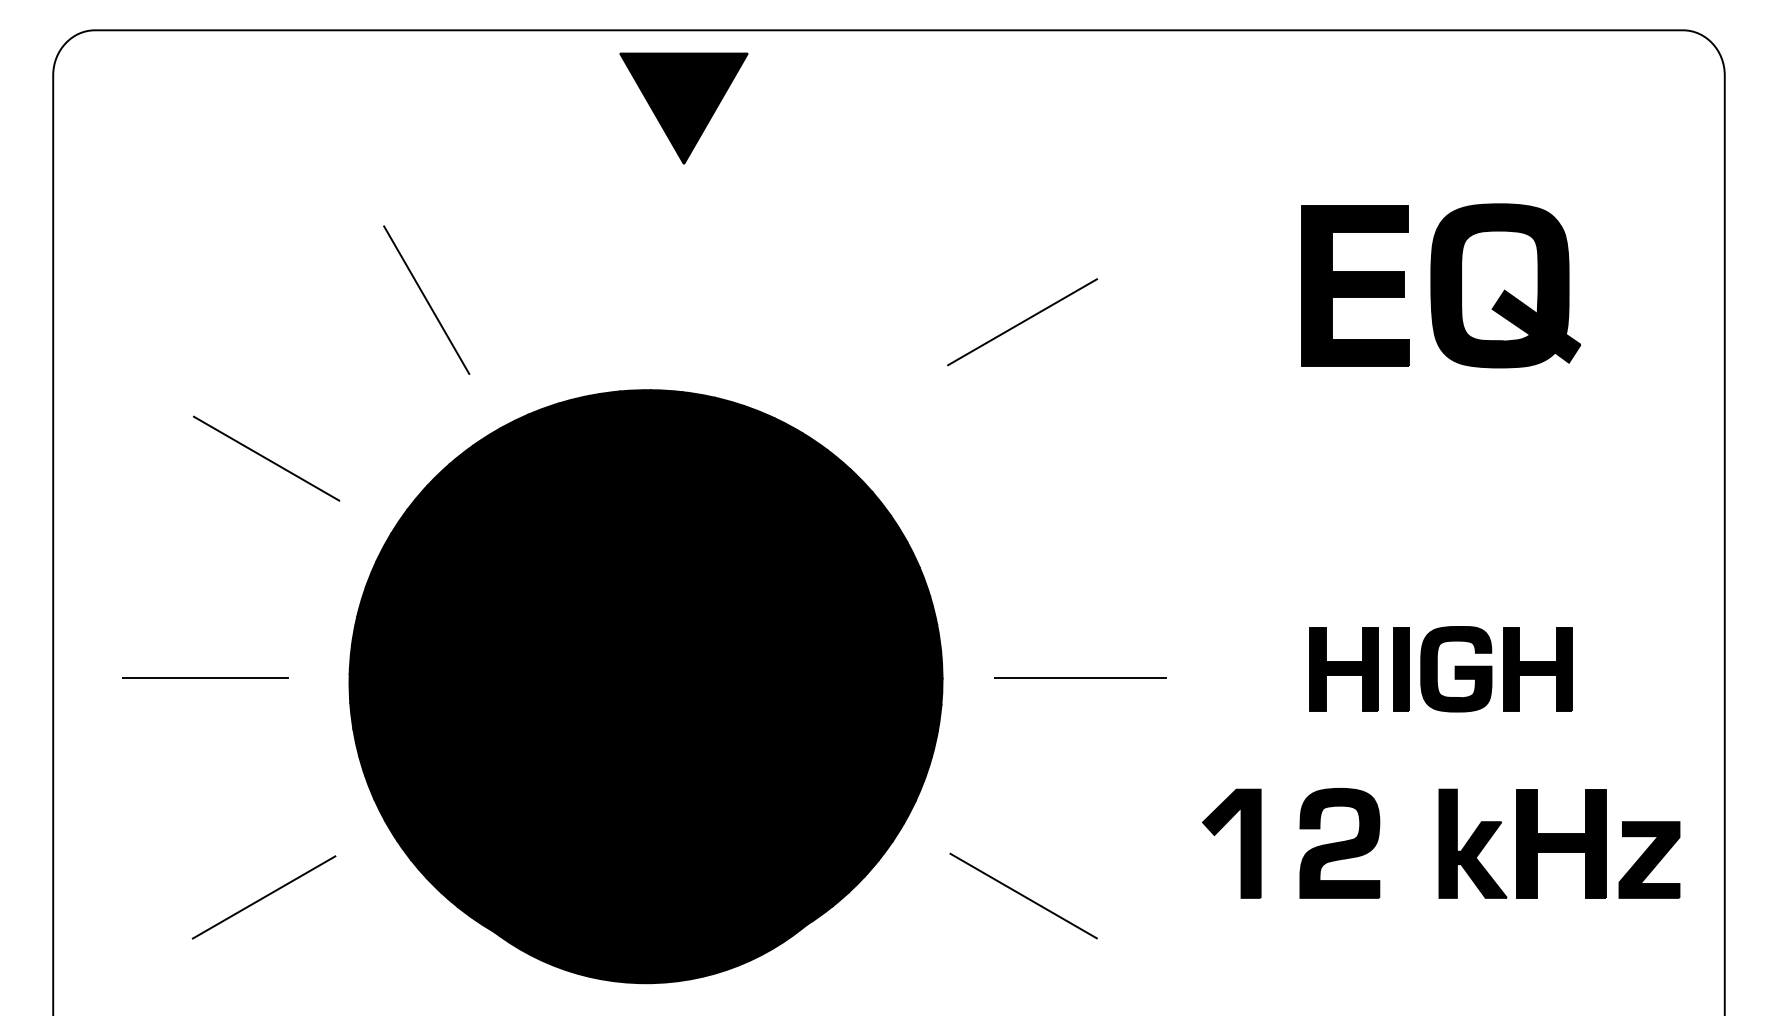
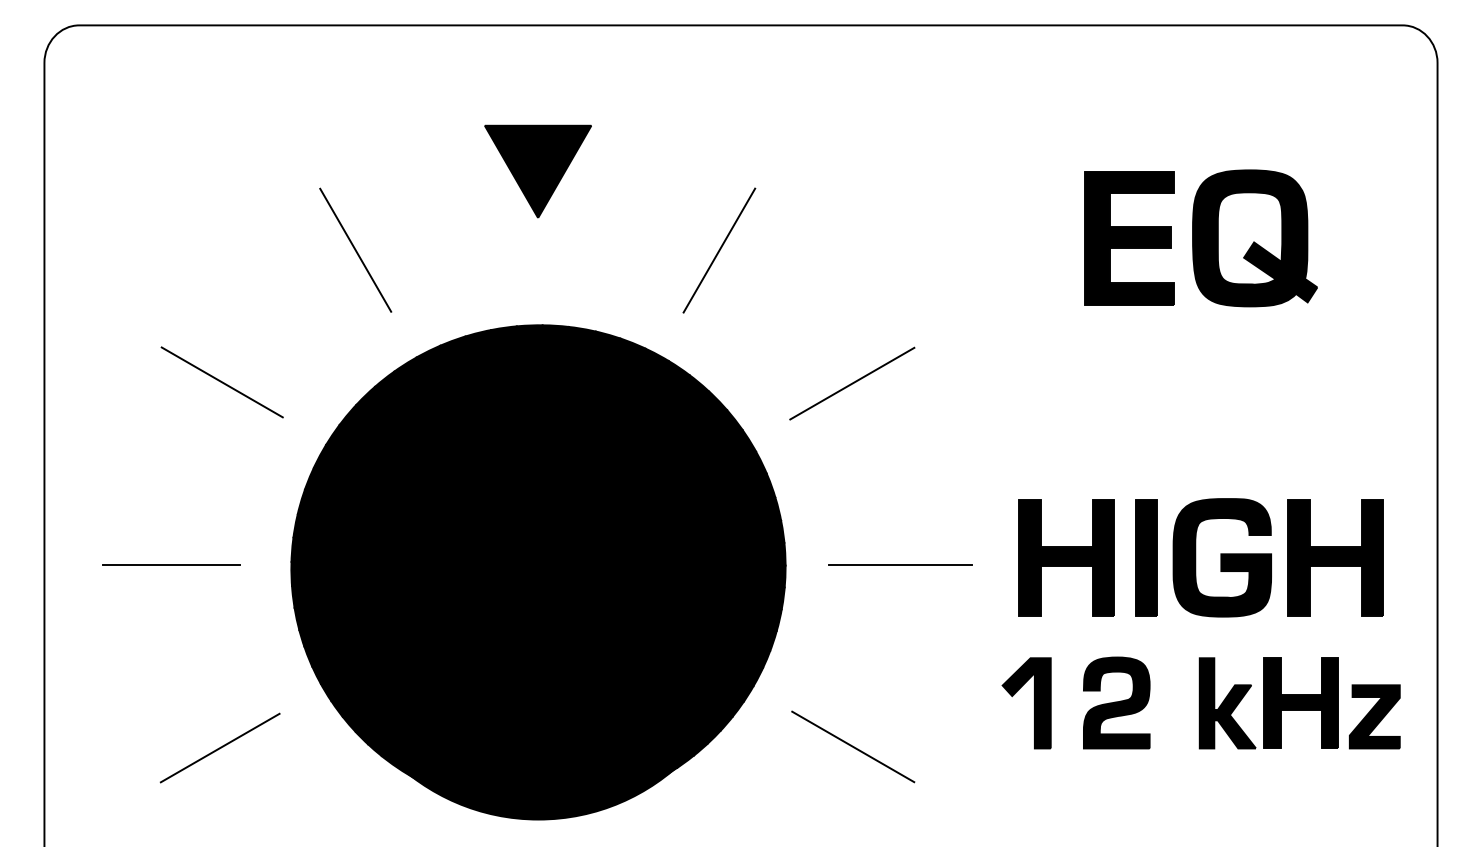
part: (683, 108) -> (537, 171), moved
line: (863, 300) -> (719, 250), added
line: (1022, 322) -> (852, 383), moved
part: (1440, 668) -> (1200, 557), size x1.67

